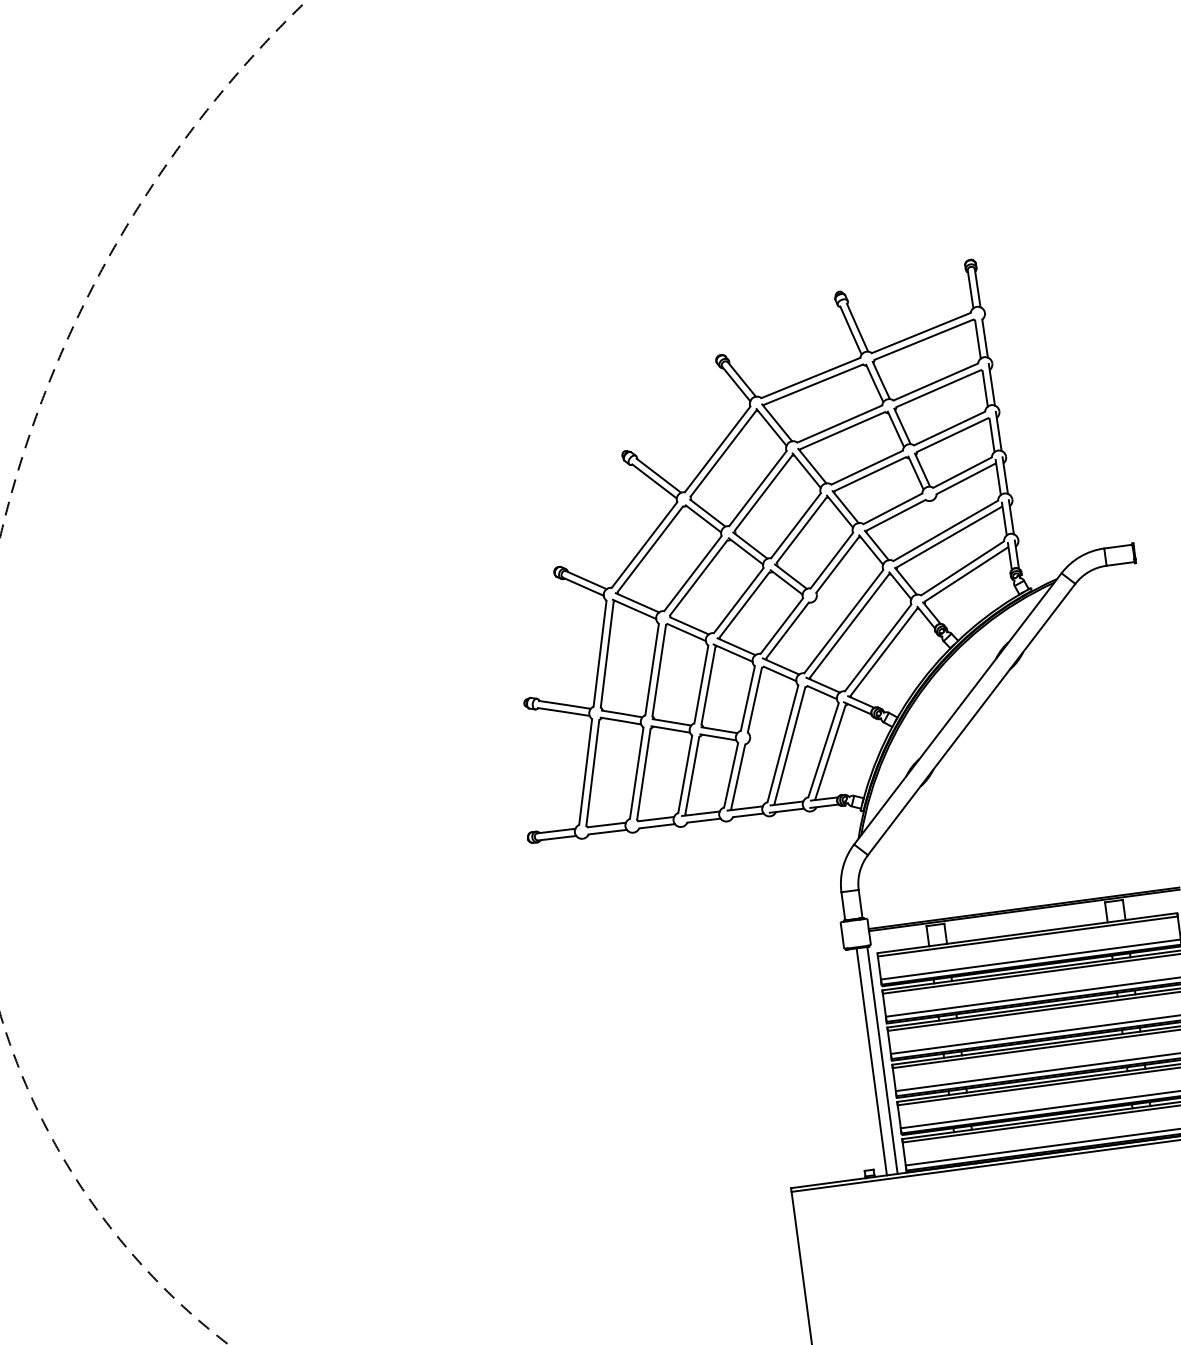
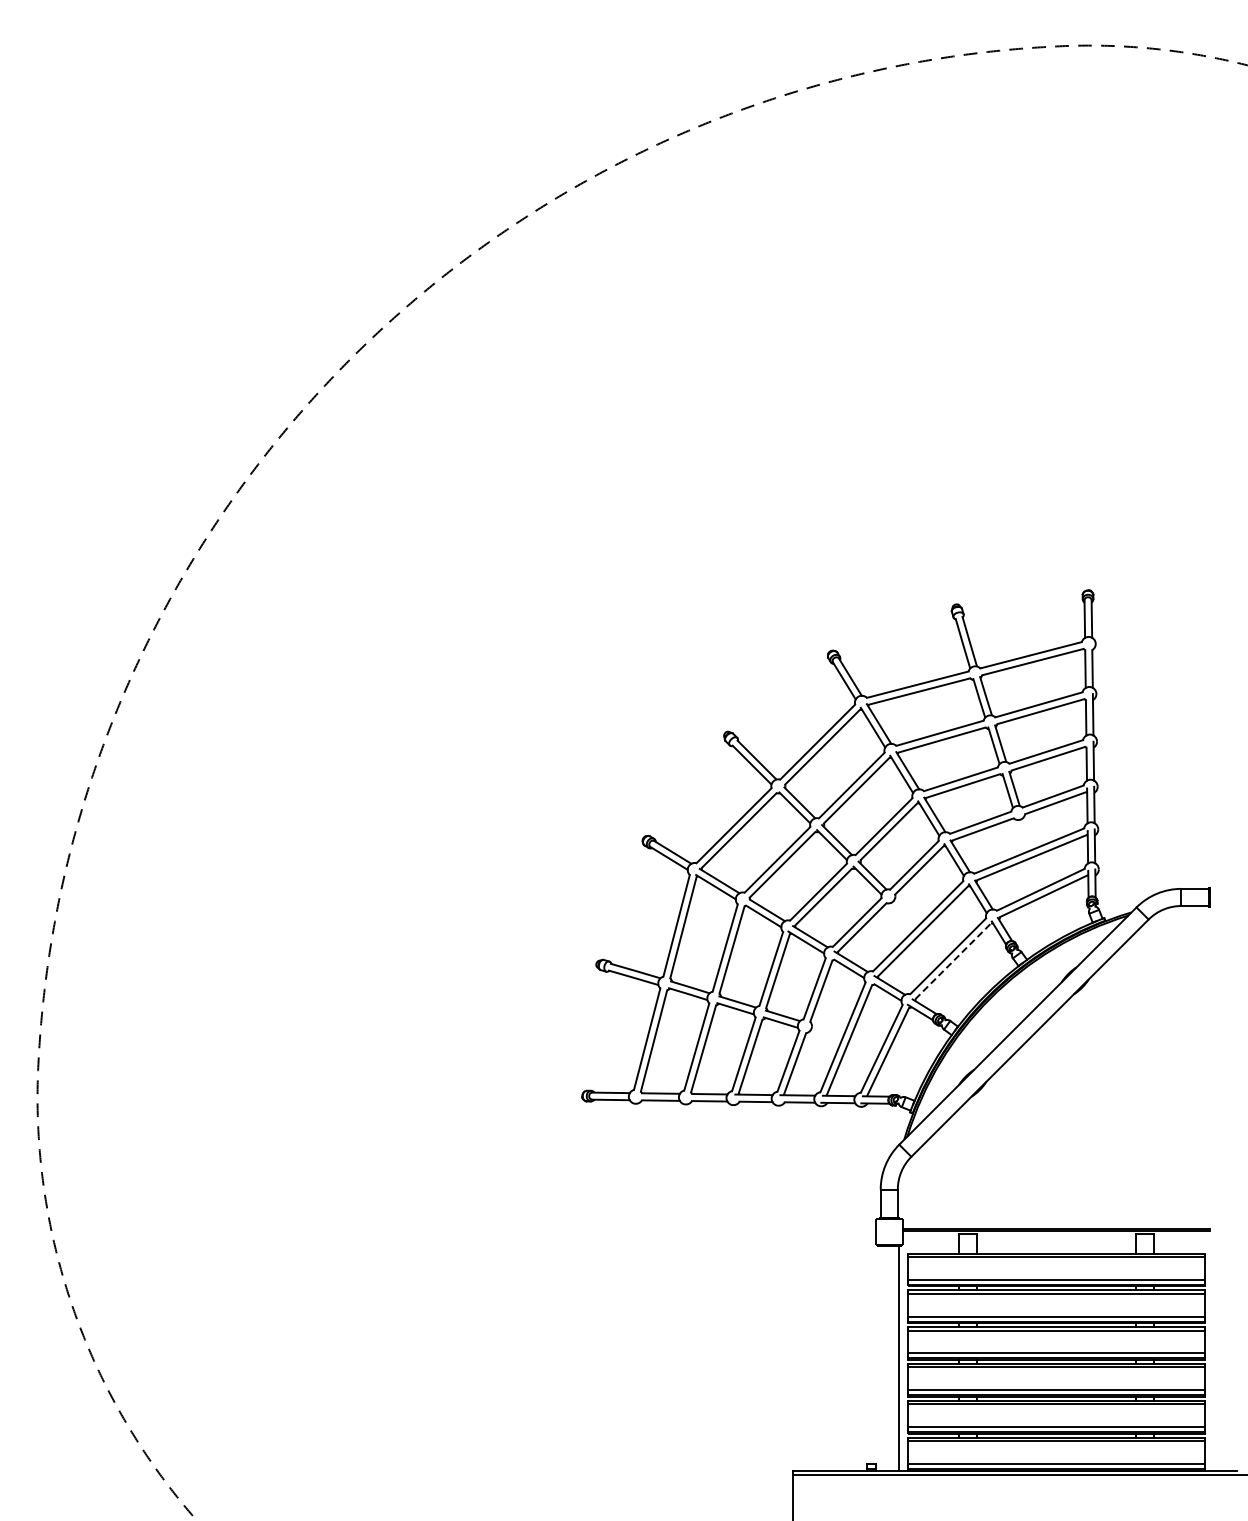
line: (884, 652) -> (953, 961), solid -> dashed
line: (872, 1061) -> (888, 1358), removed

